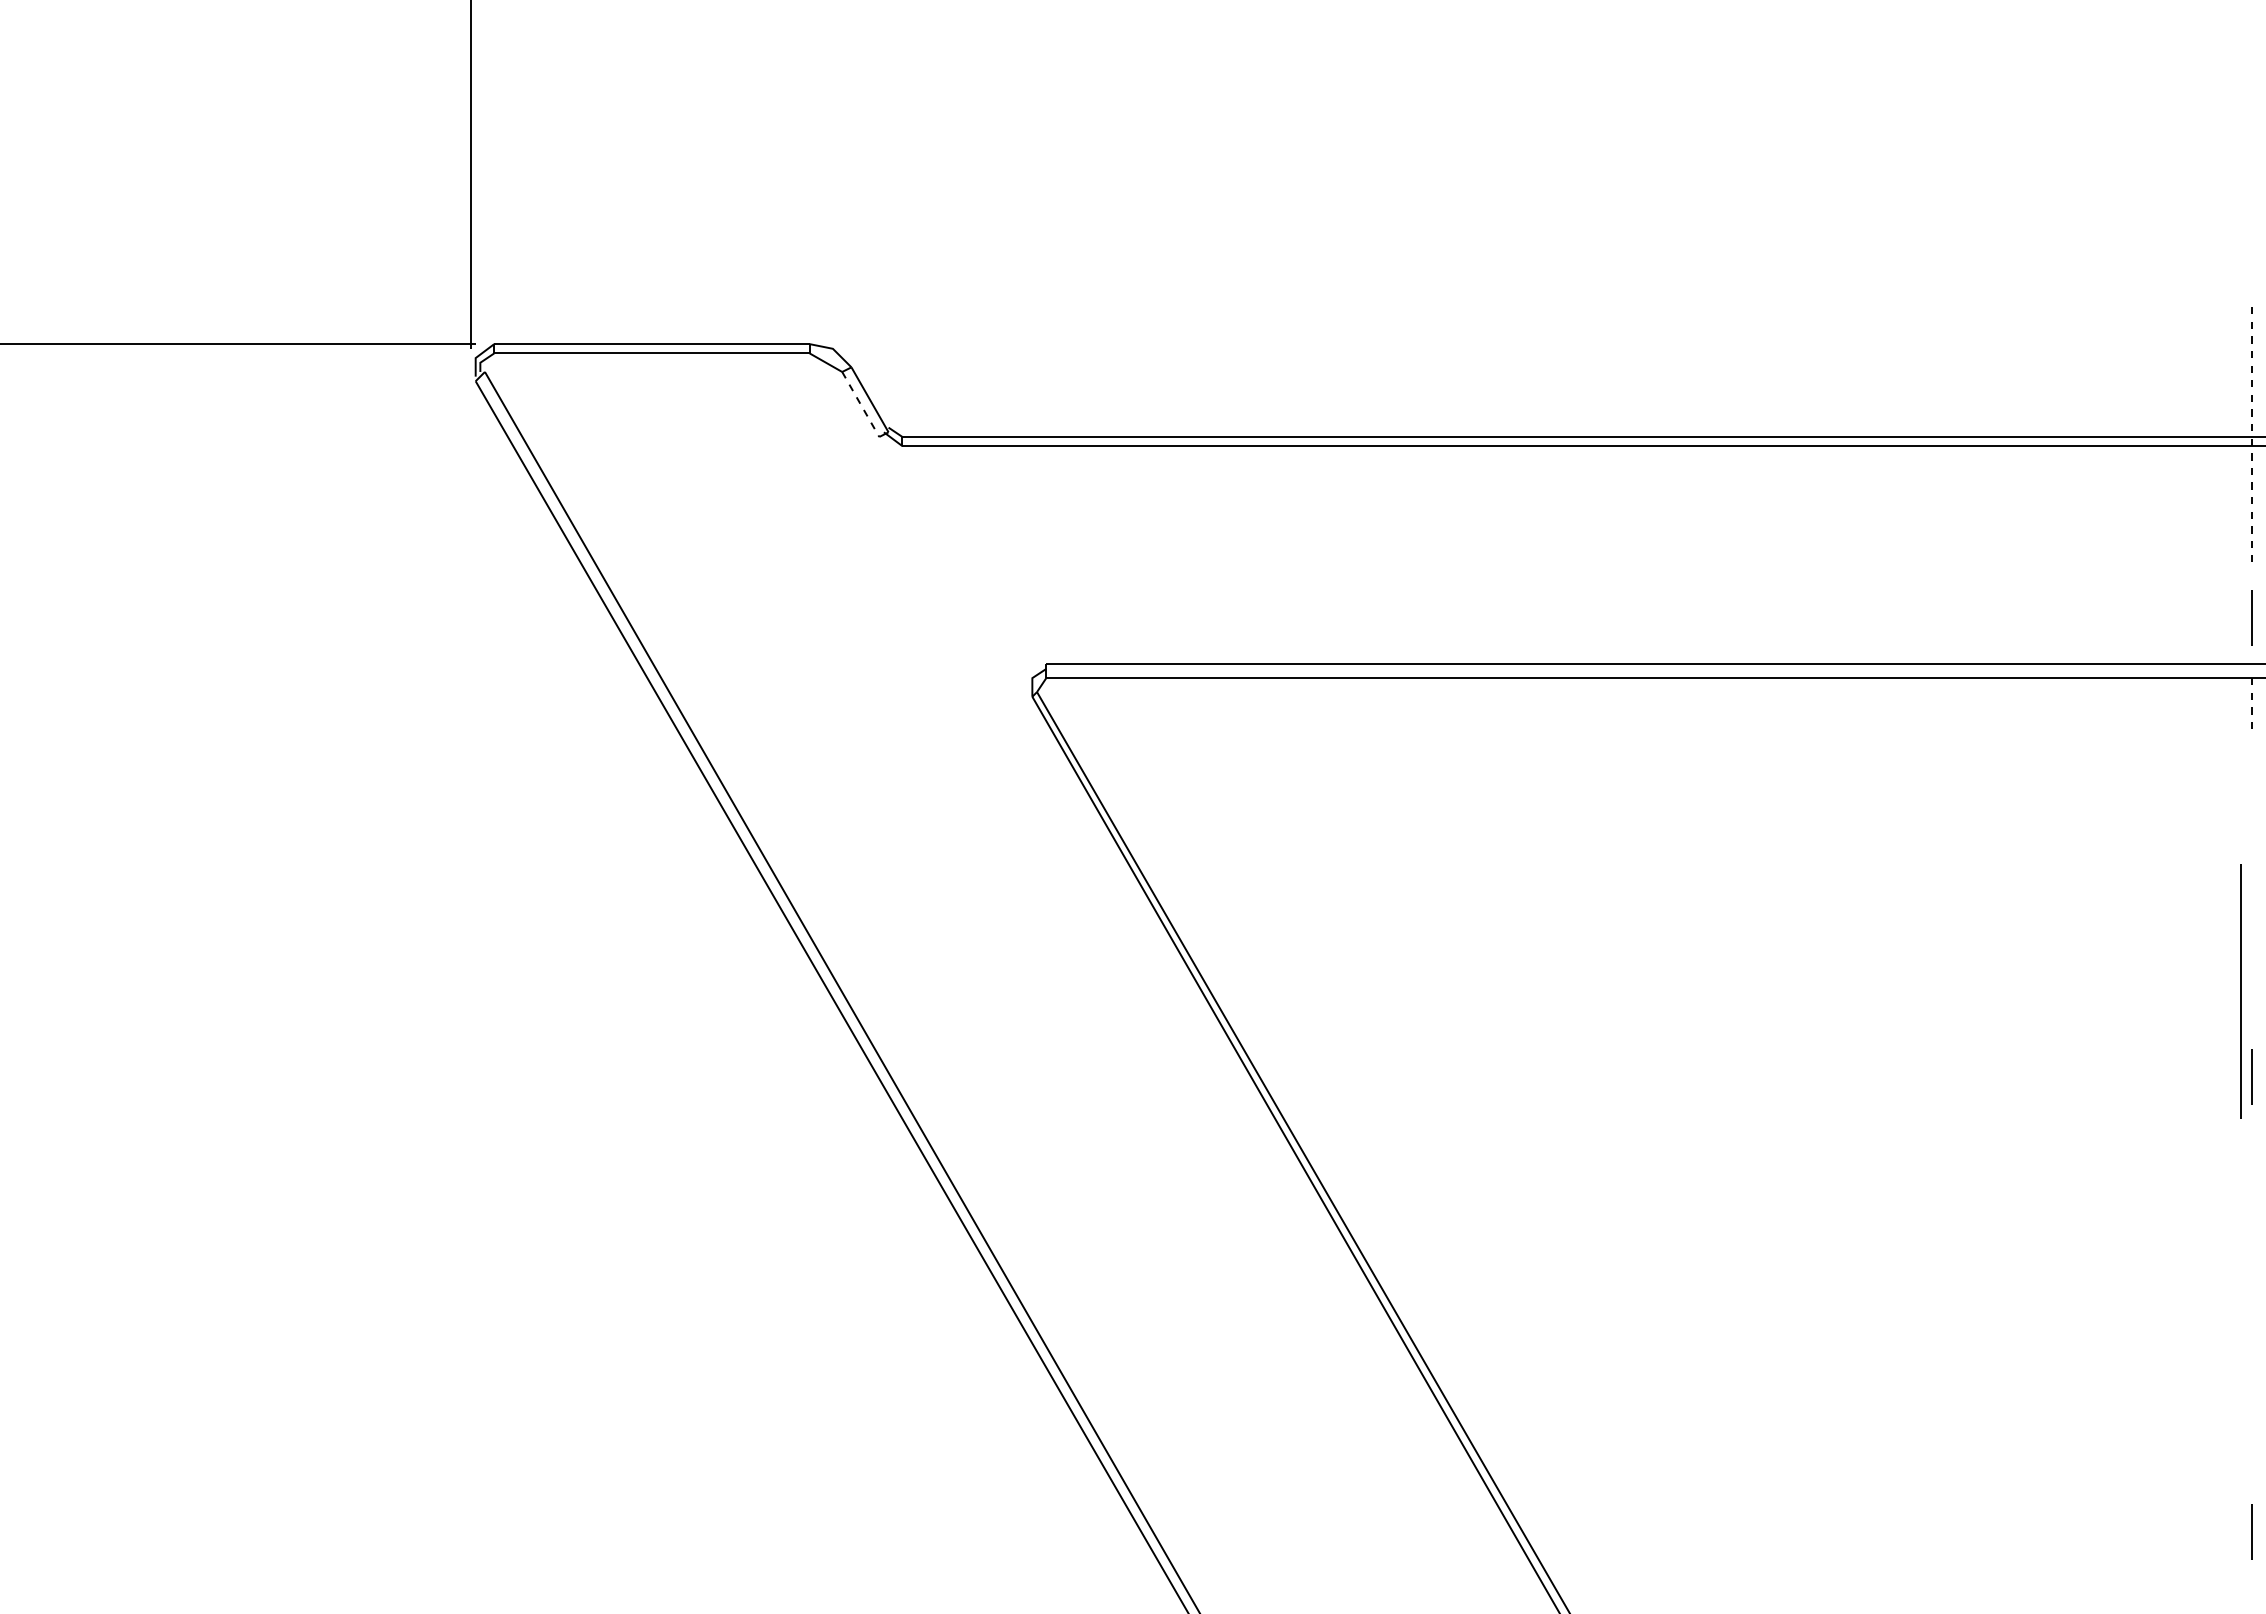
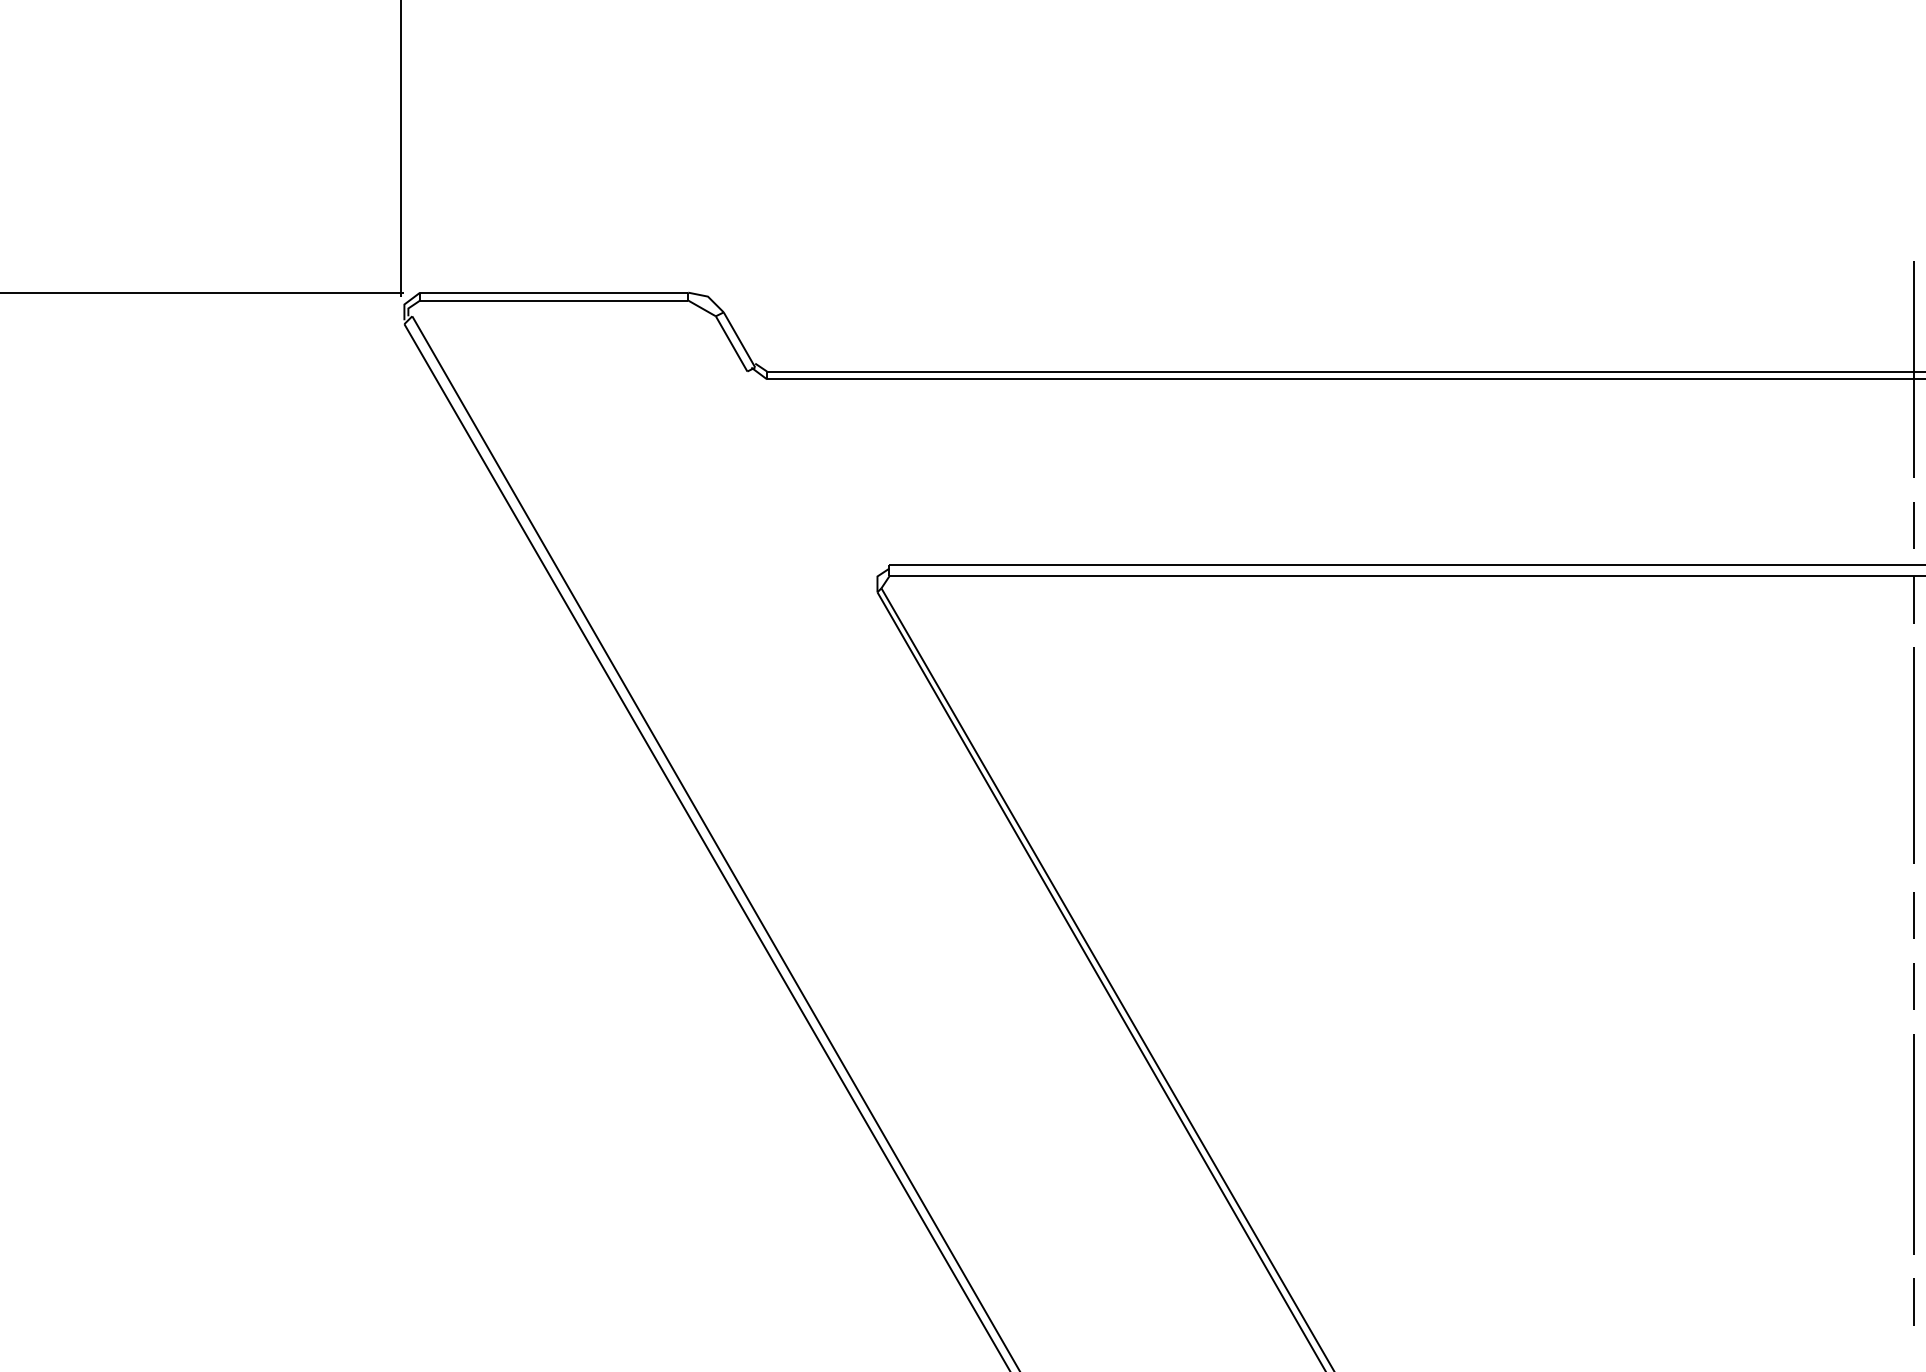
line: (861, 404) -> (732, 343), dashed -> solid
line: (2252, 434) -> (1914, 369), dashed -> solid
line: (2252, 705) -> (1914, 599), dashed -> solid
line: (2240, 991) -> (1913, 756), moved
line: (2251, 1160) -> (1913, 986), added
line: (2251, 1345) -> (1913, 1143), added

